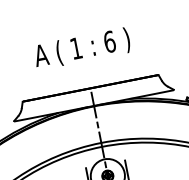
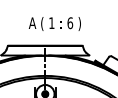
text: (81, 48) -> (54, 23), moved

